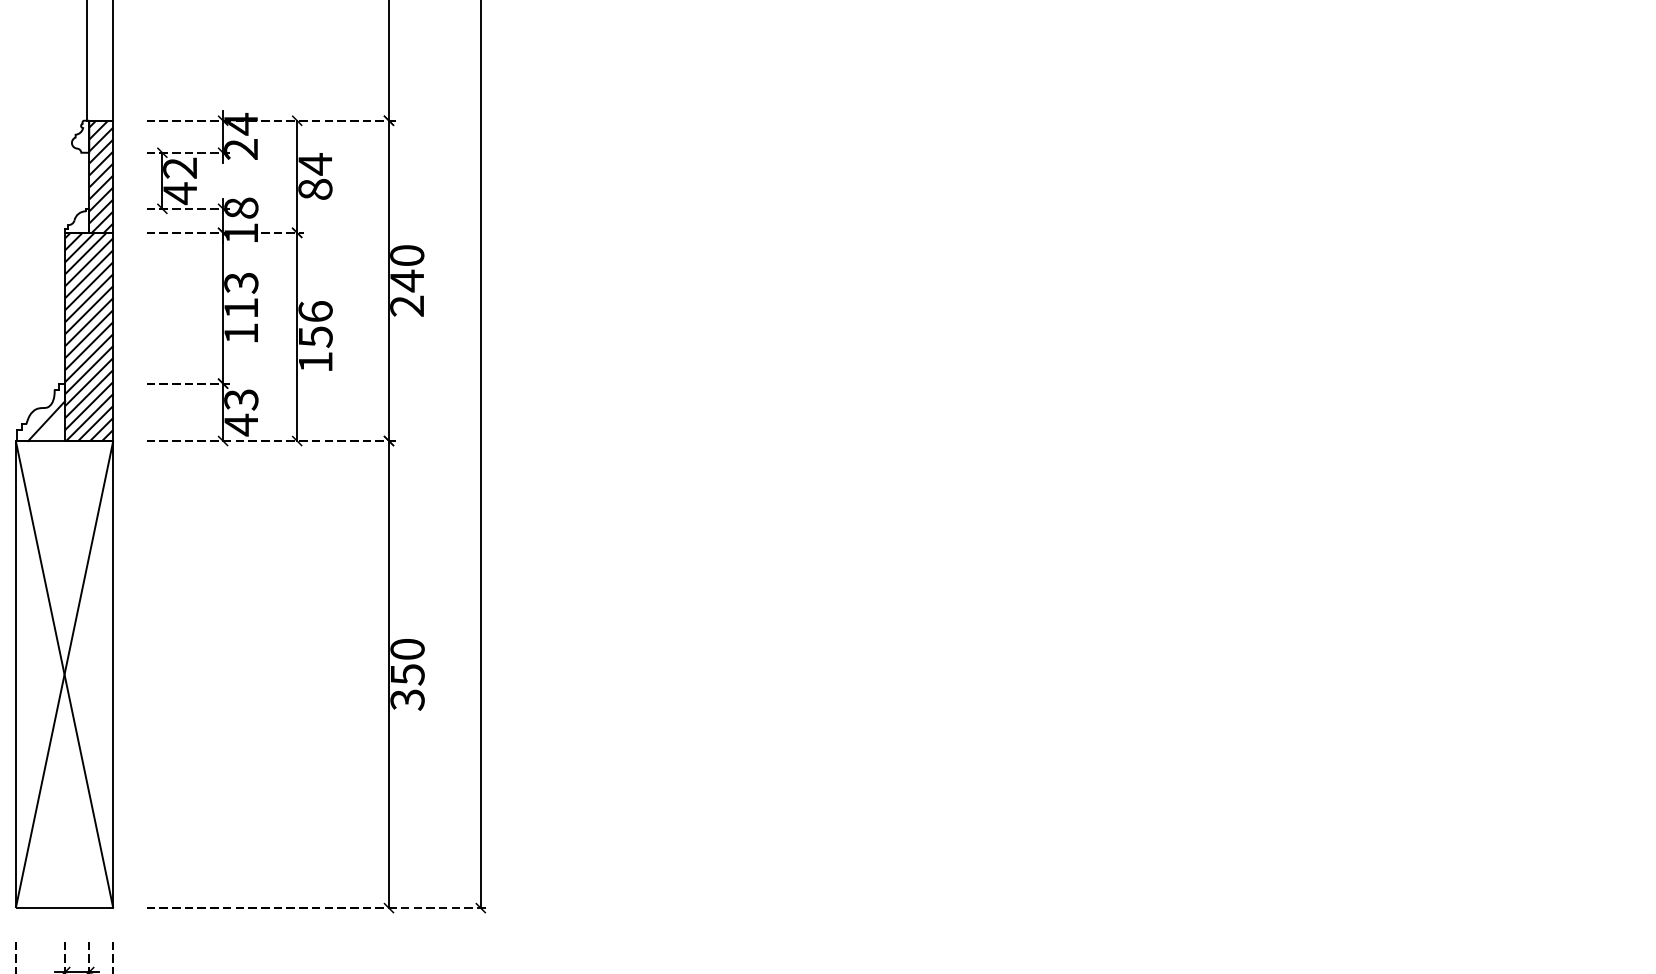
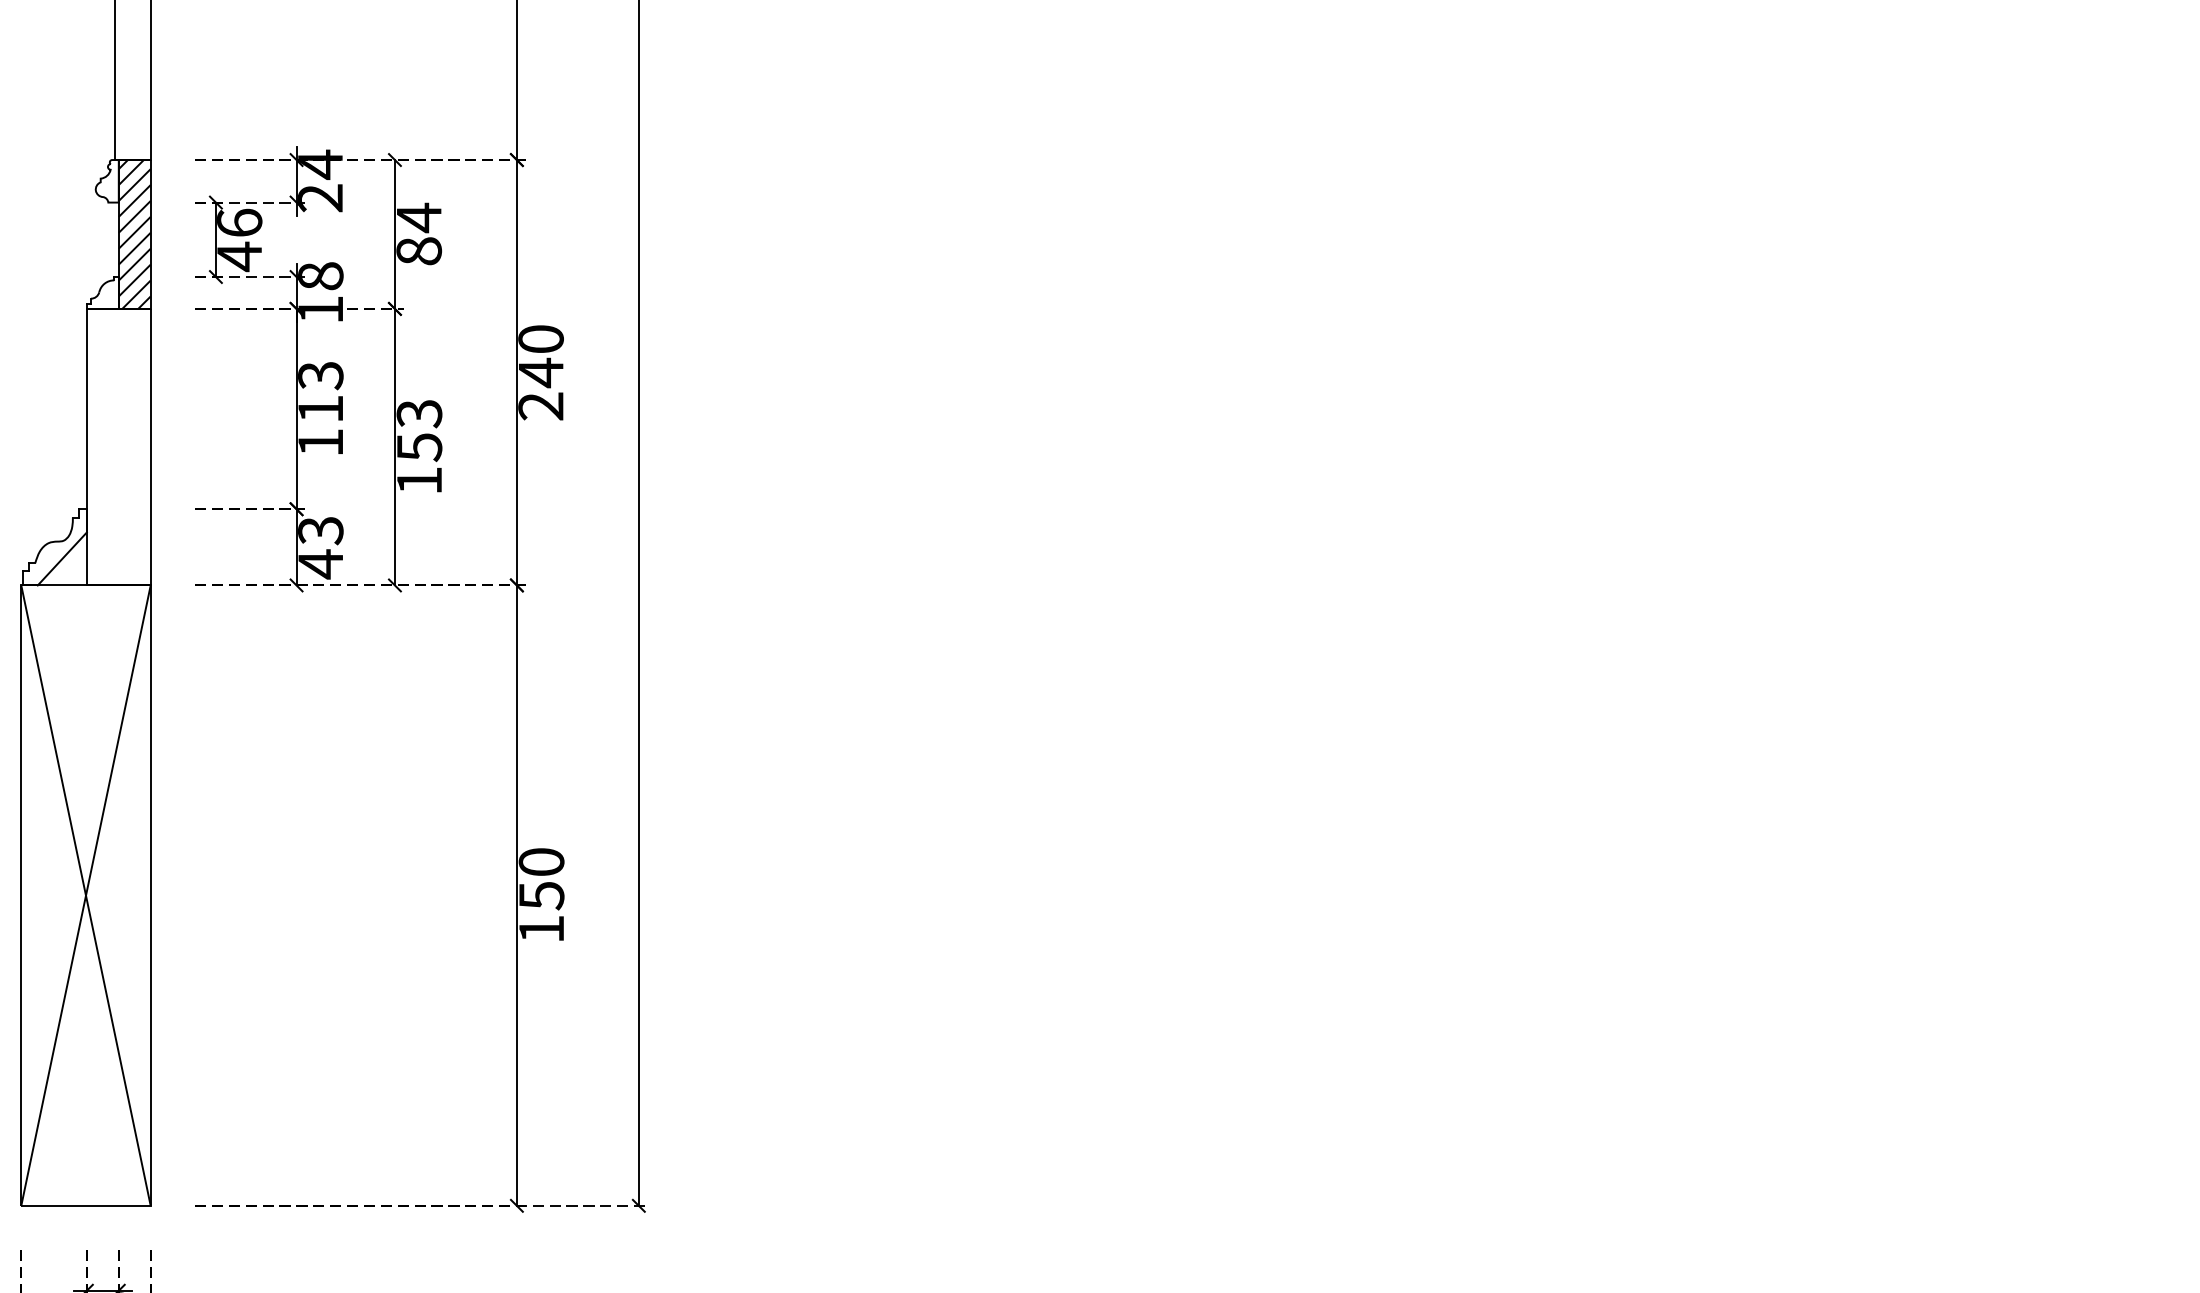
text: (180, 167) -> (239, 222), 42 -> 46
text: (315, 311) -> (419, 413), 156 -> 153
hatch: (89, 336) -> (118, 446), removed
text: (407, 700) -> (541, 929), 350 -> 150

